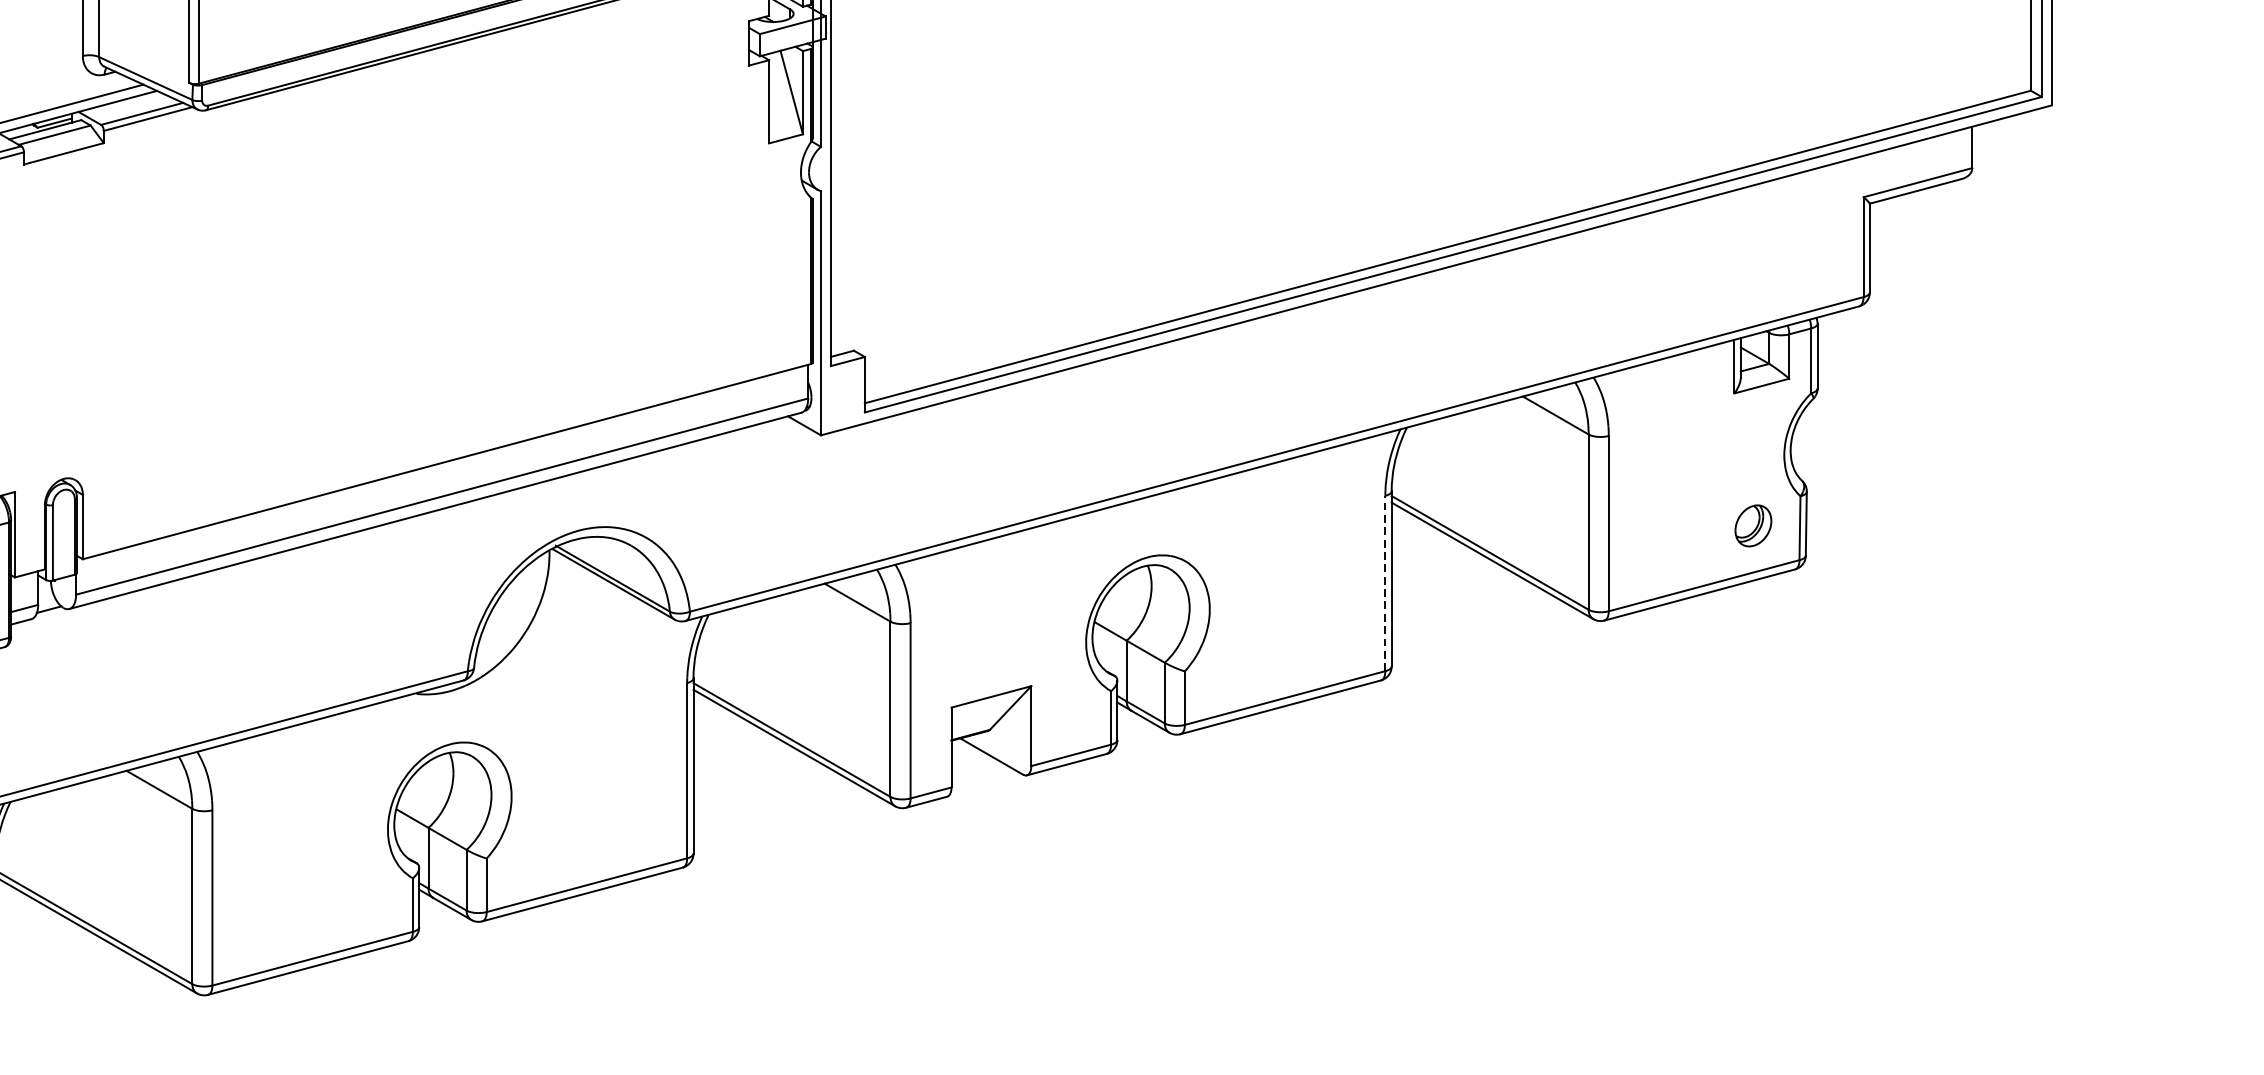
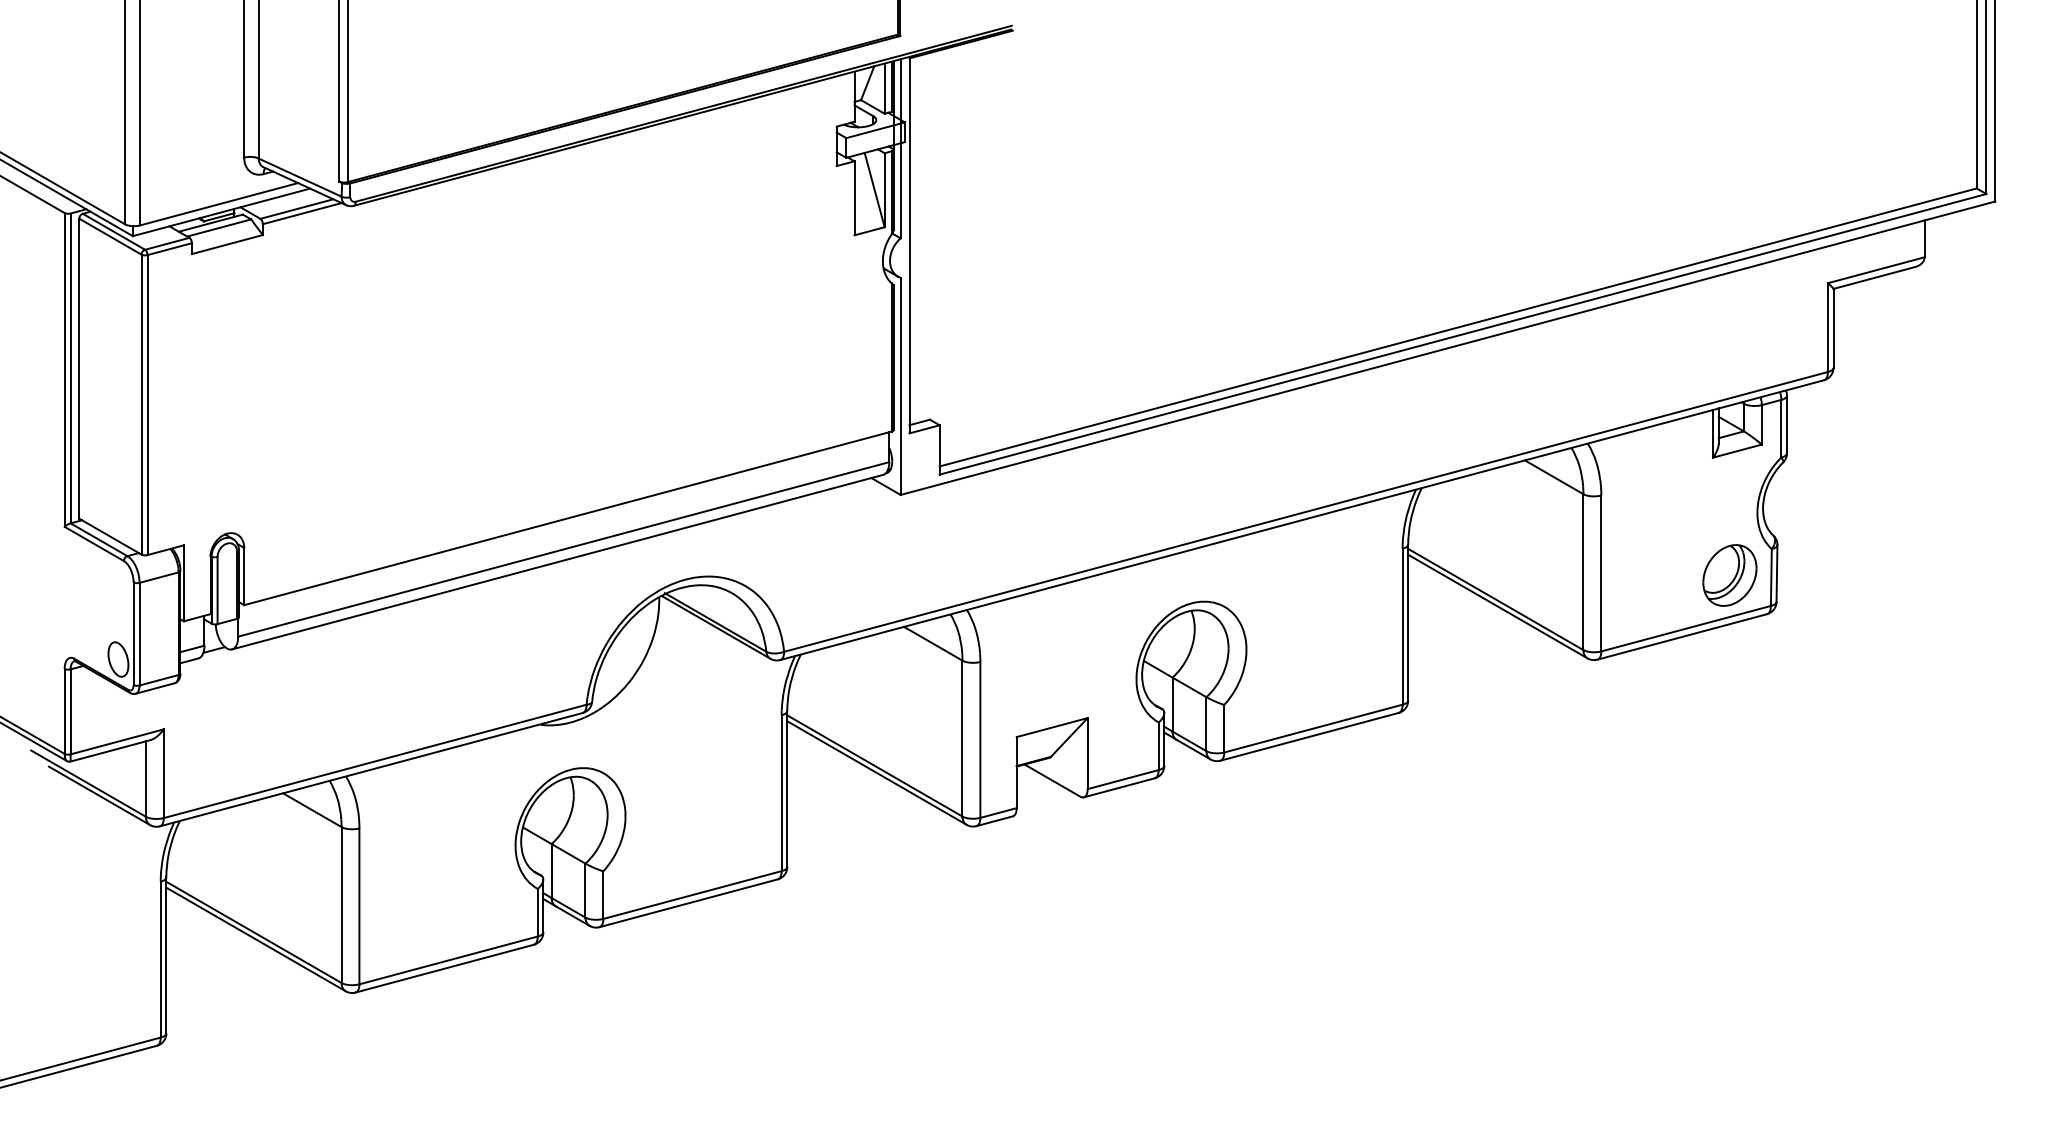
part: (1752, 525) -> (1729, 575), size x1.67
line: (1385, 583) -> (1402, 626), dashed -> solid

